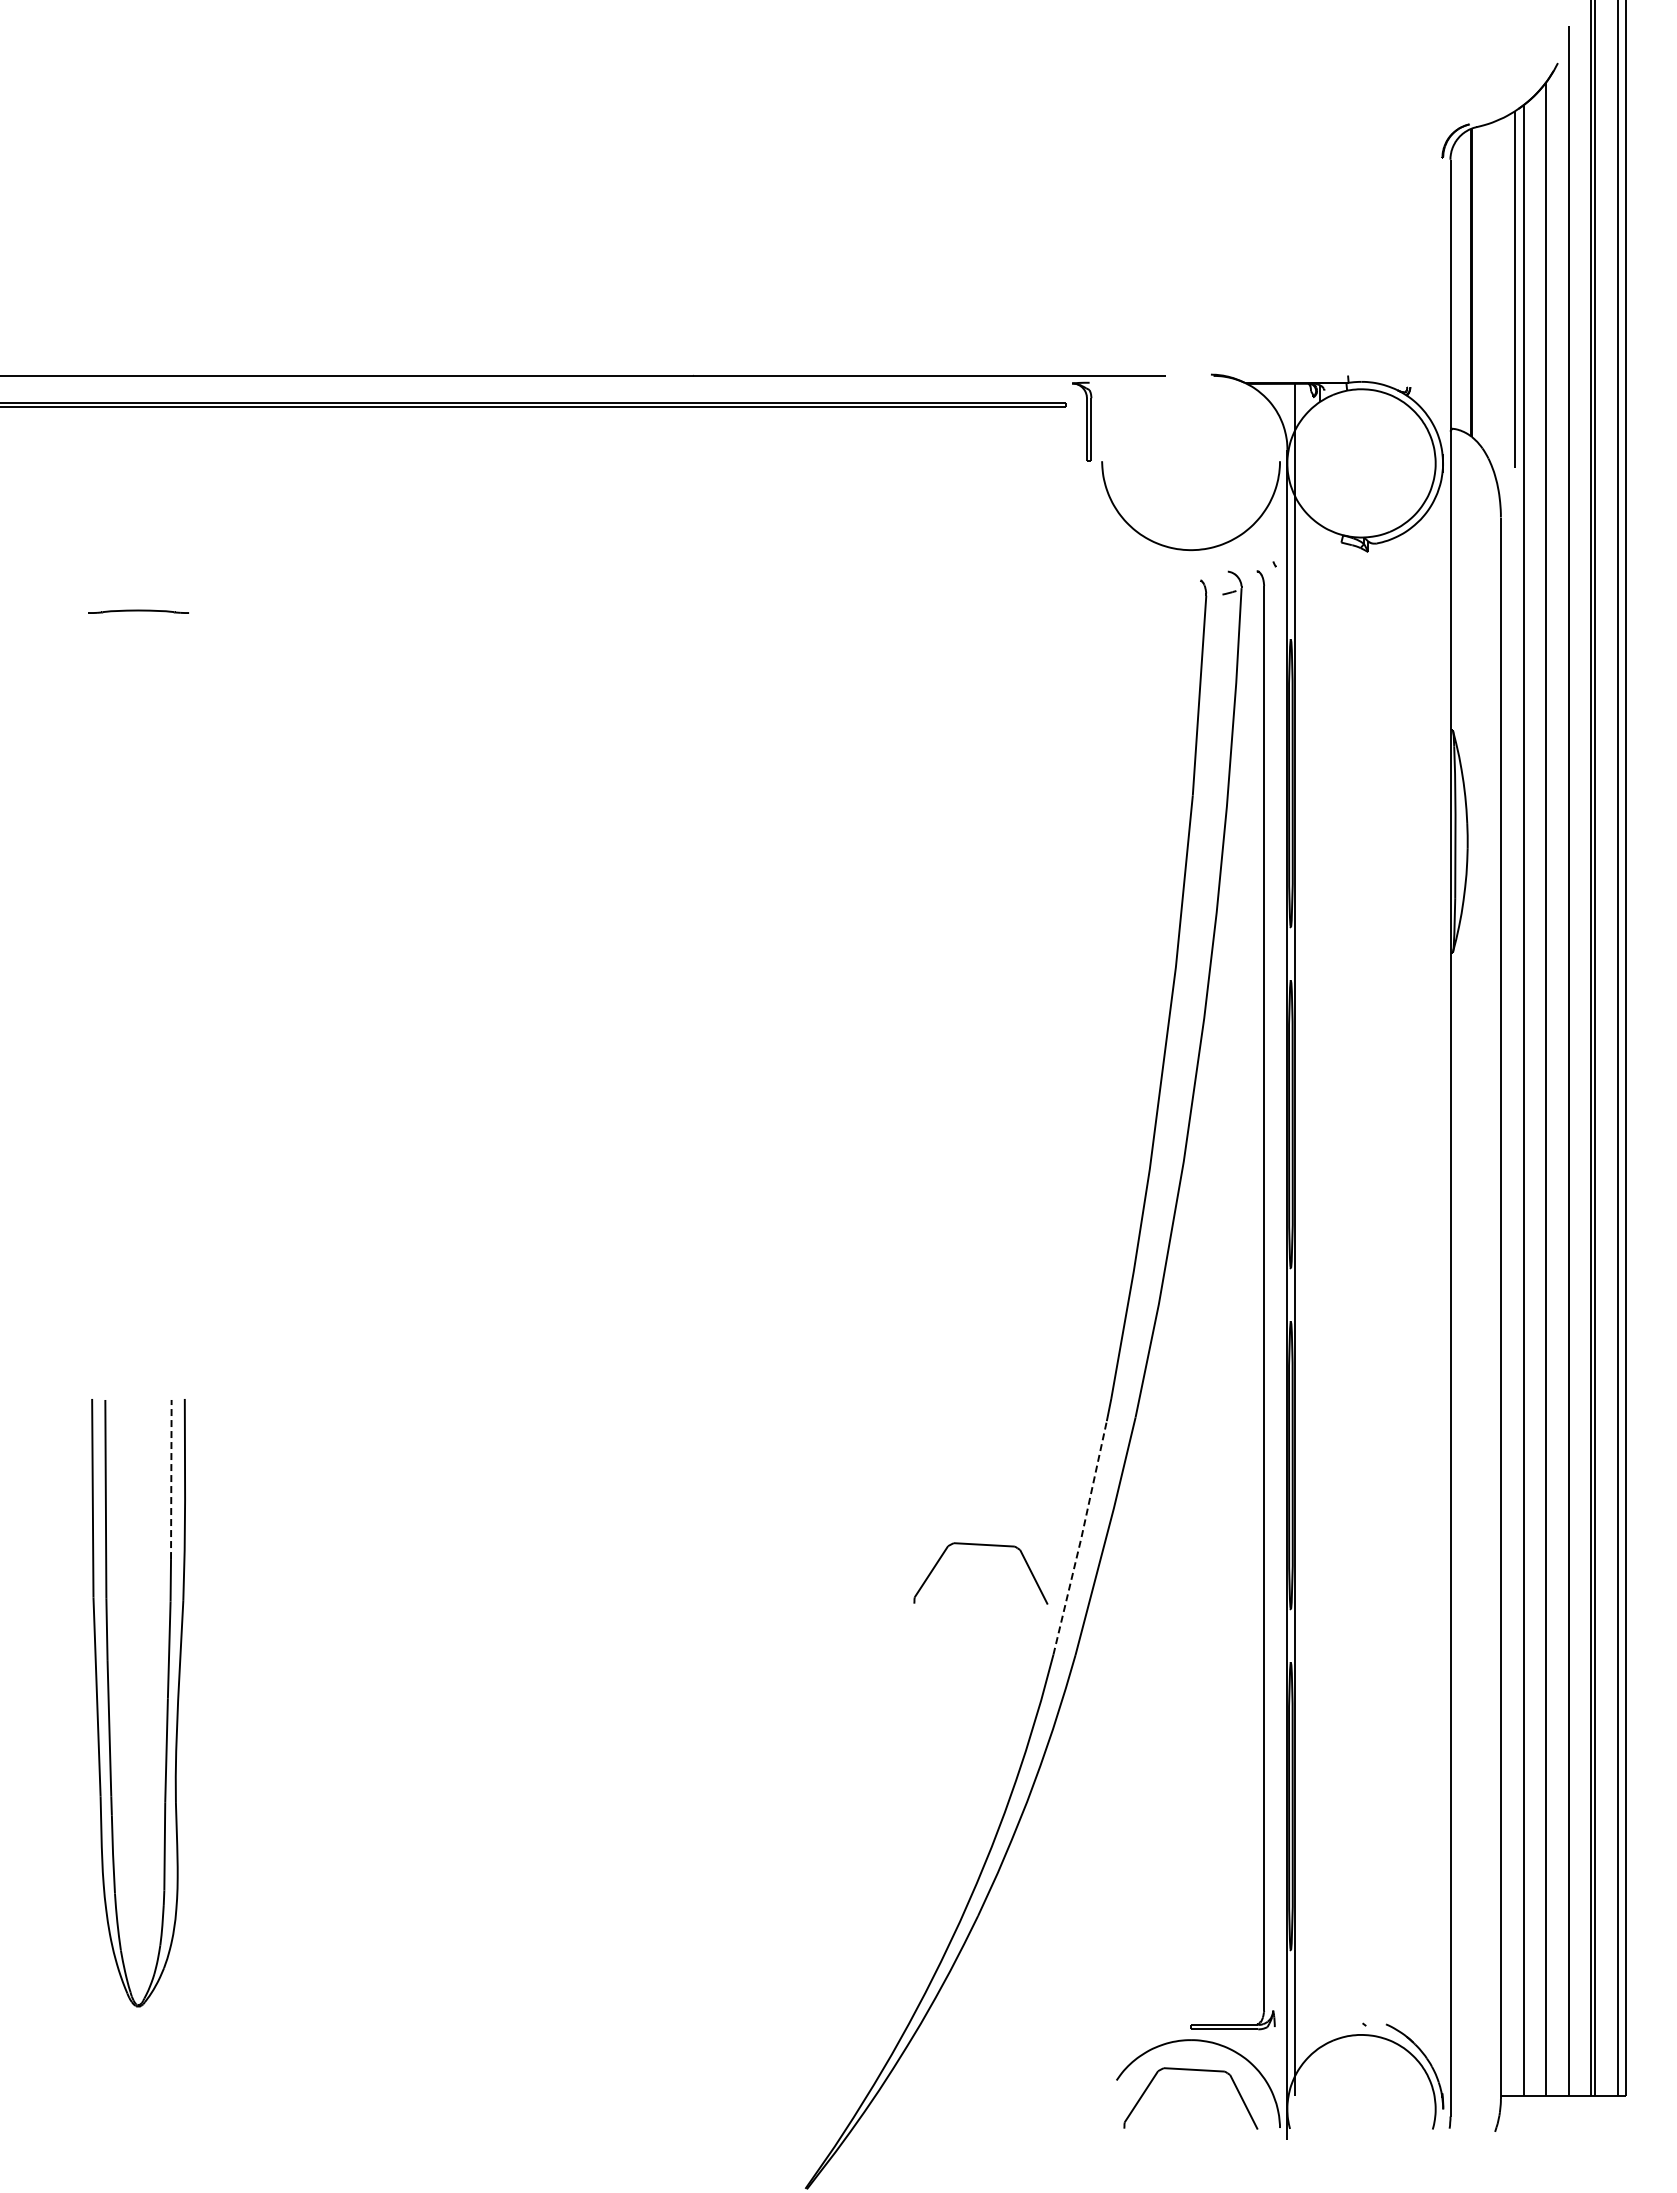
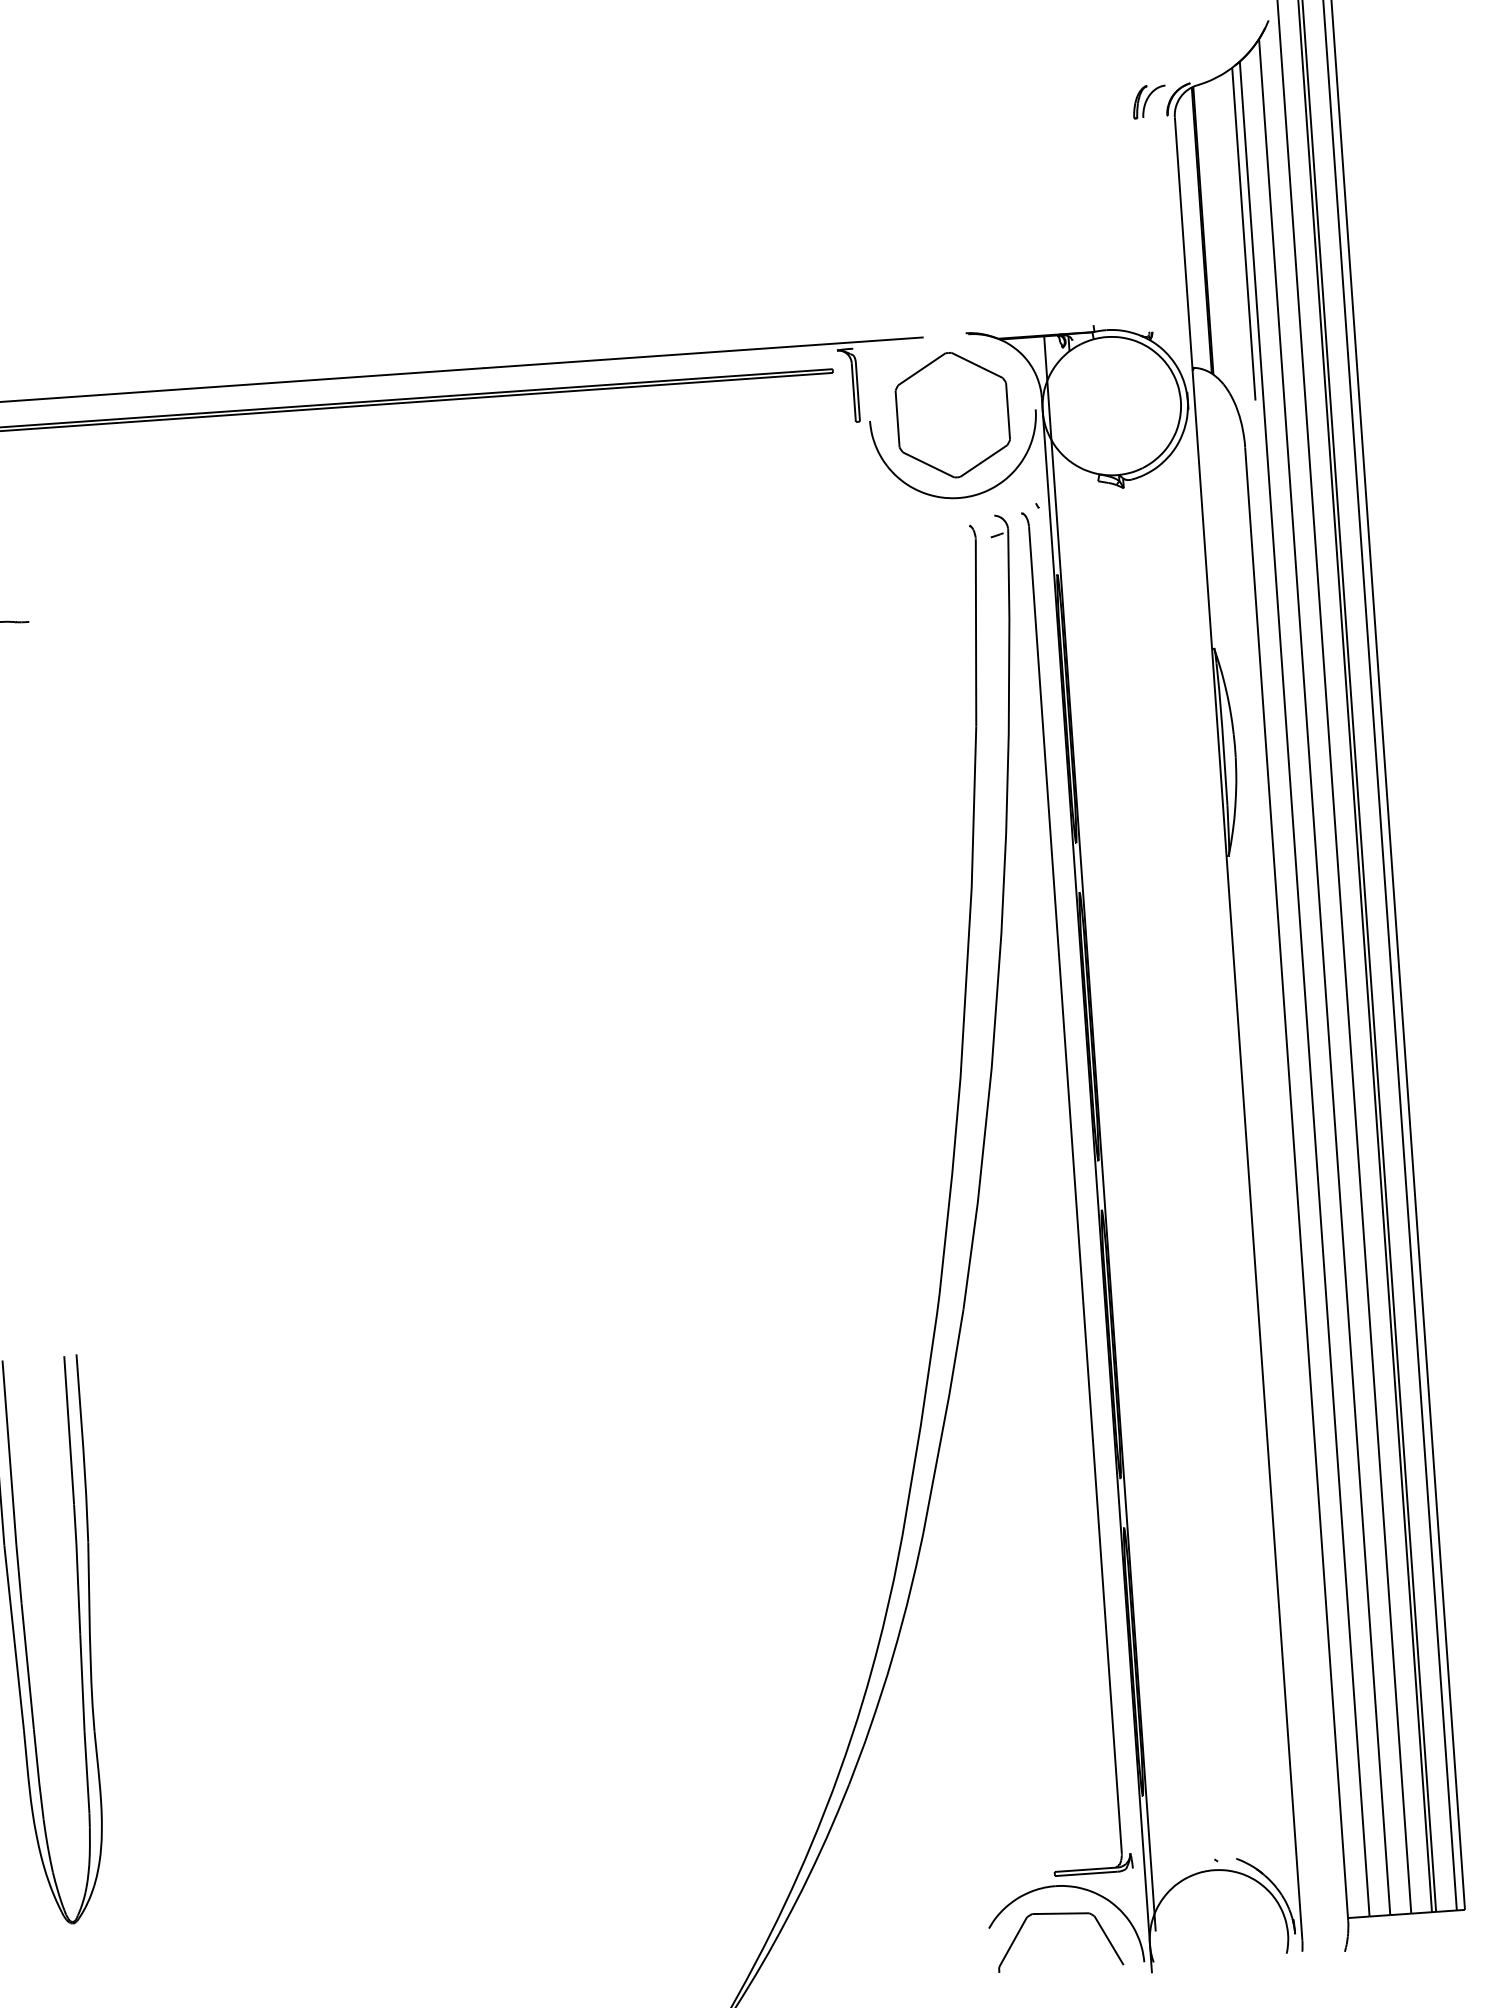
part: (1424, 140) -> (1149, 101), added
part: (1190, 460) -> (952, 414), added
line: (171, 1479) -> (69, 1430), dashed -> solid
line: (1081, 1538) -> (920, 1425), dashed -> solid
part: (980, 1545) -> (827, 1439), removed

